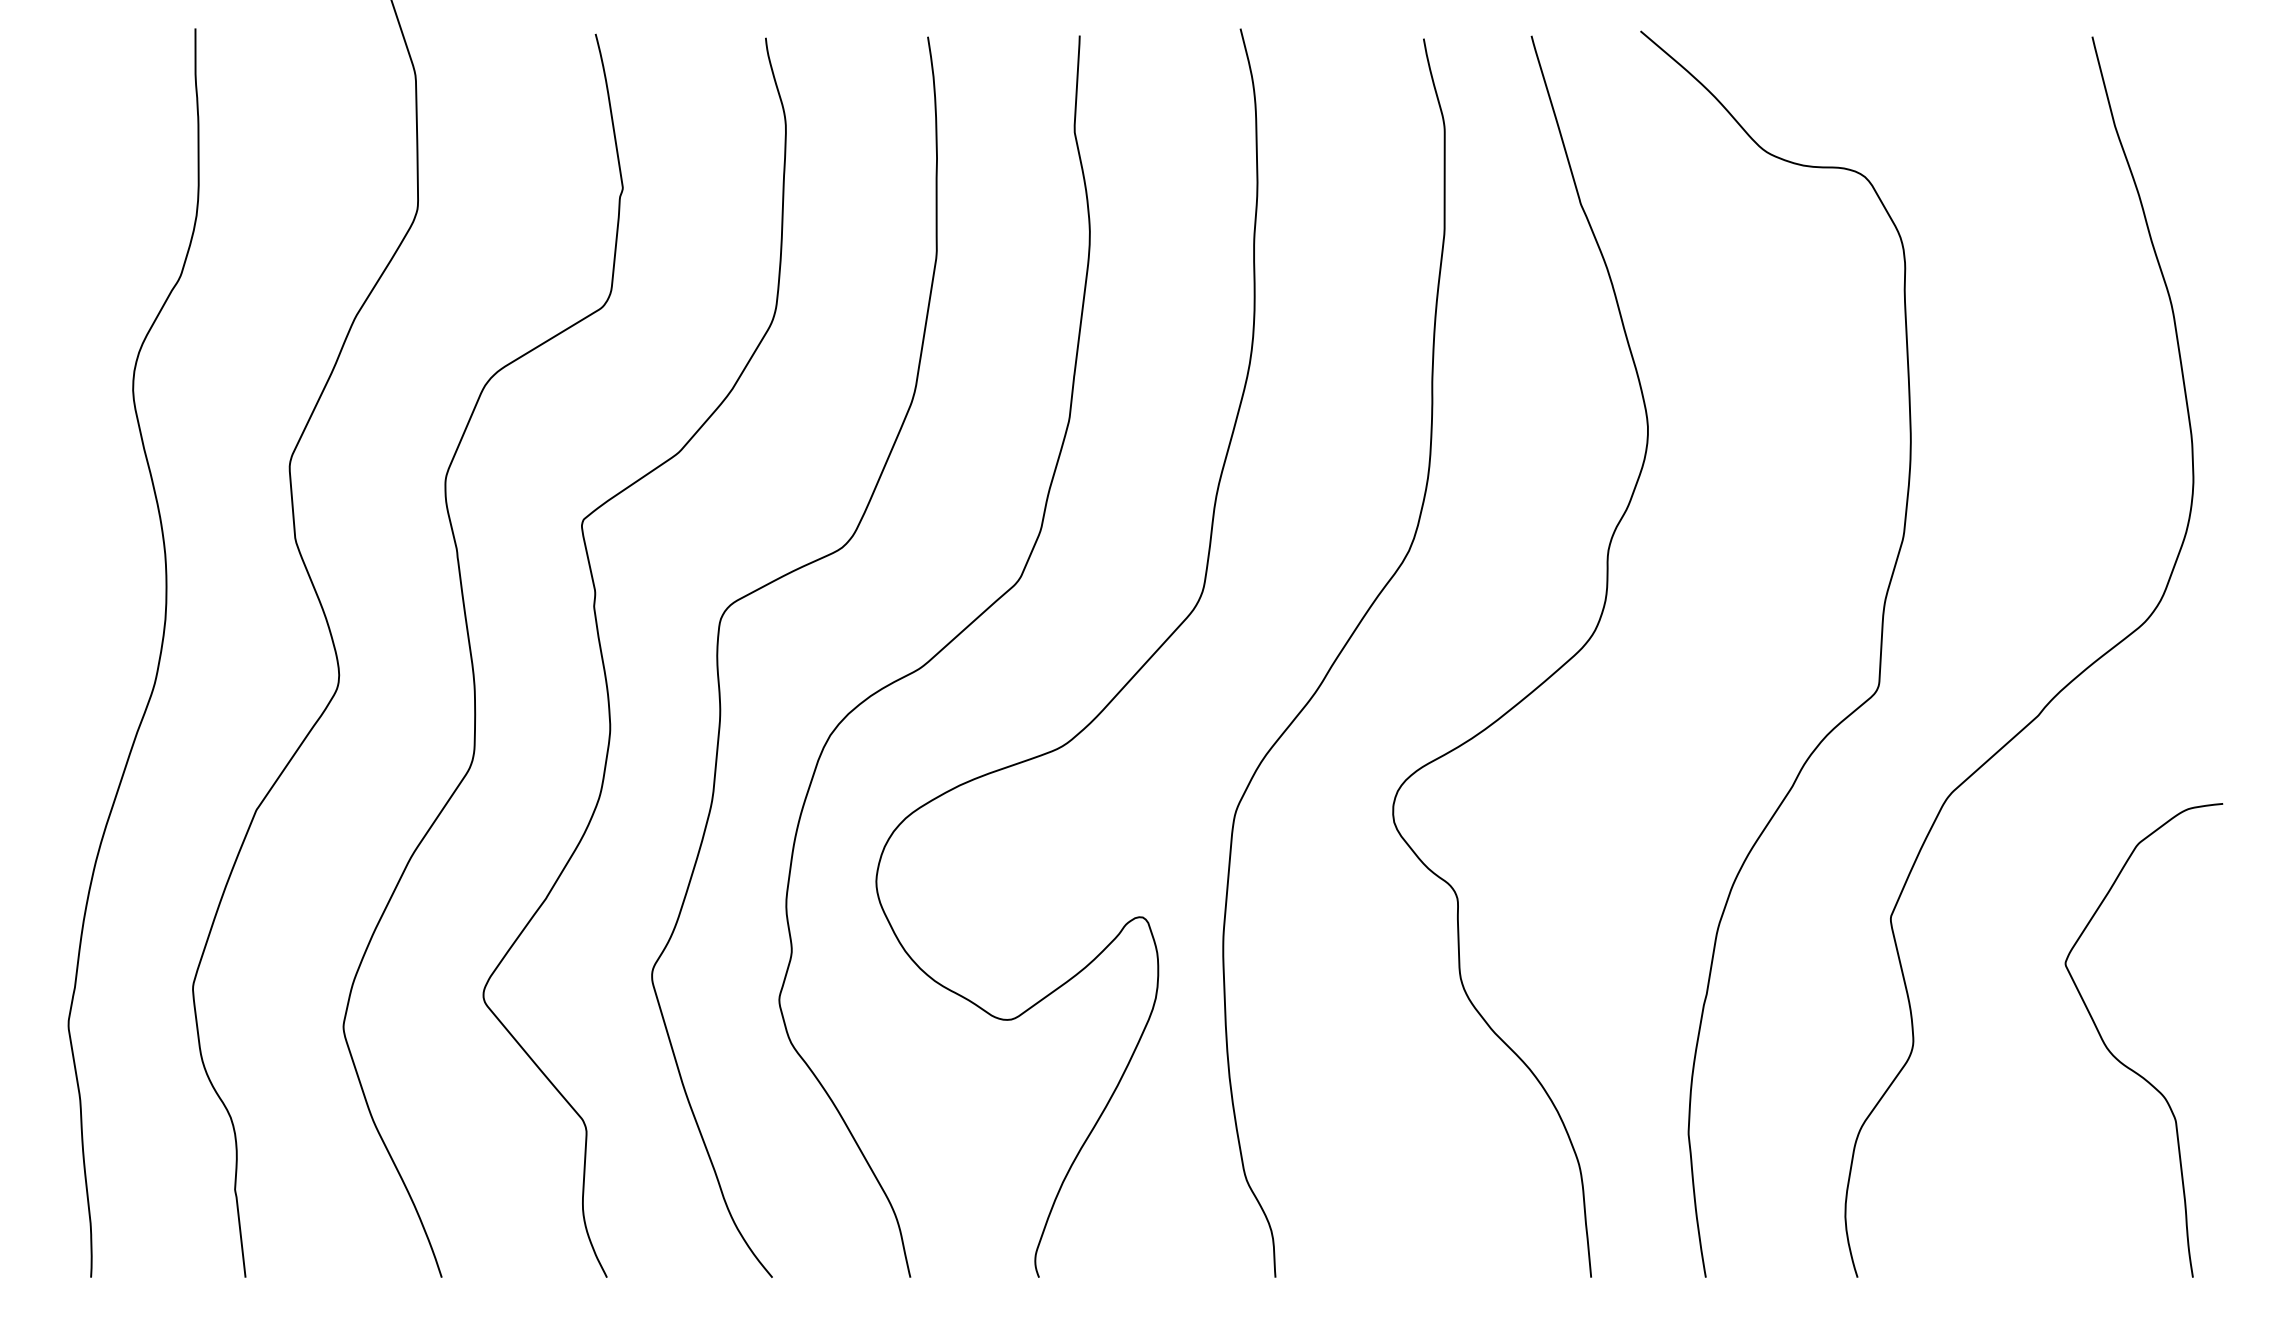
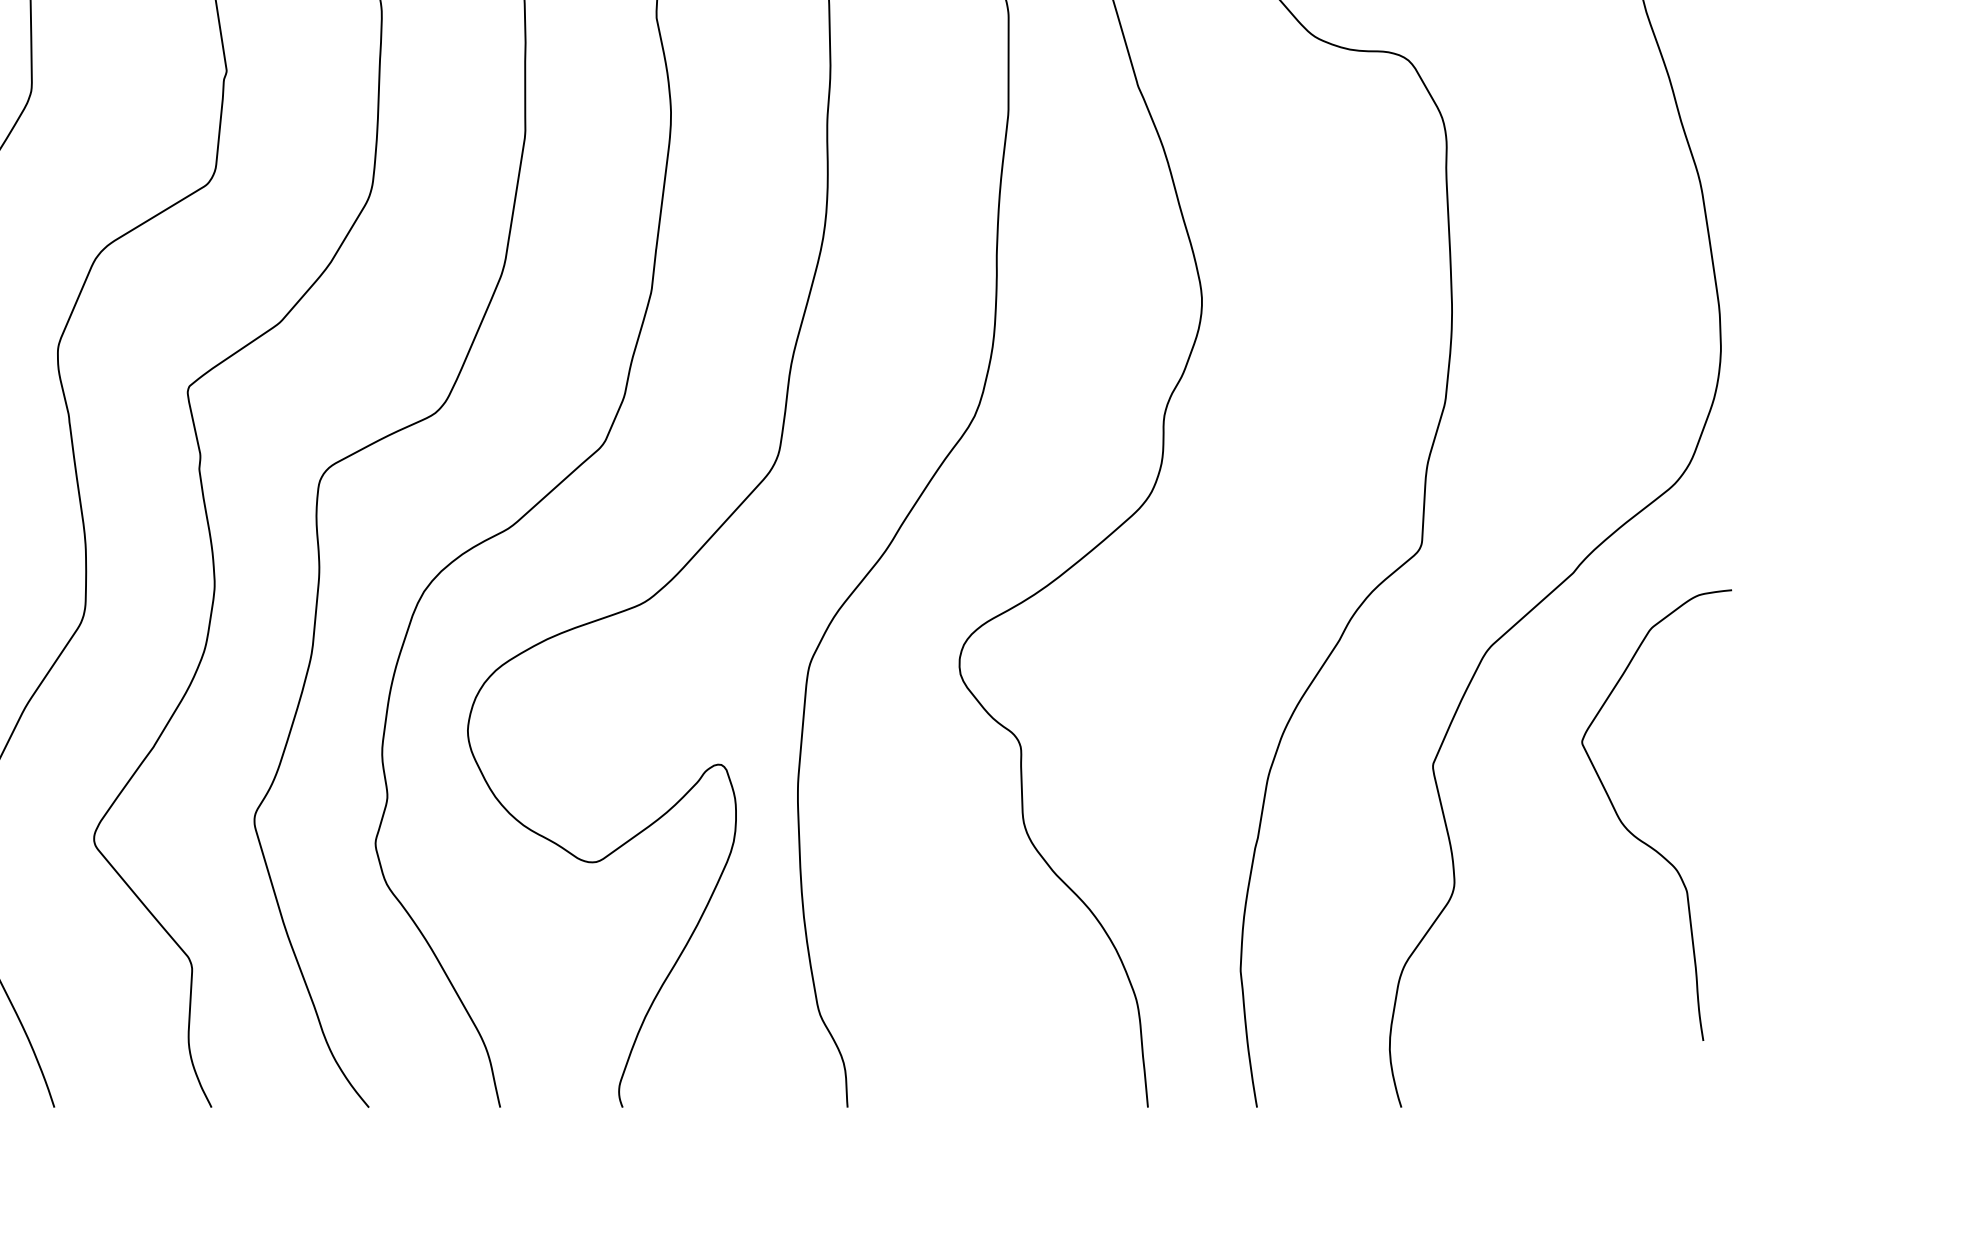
curve: (2125, 1064) -> (1639, 838), moved

